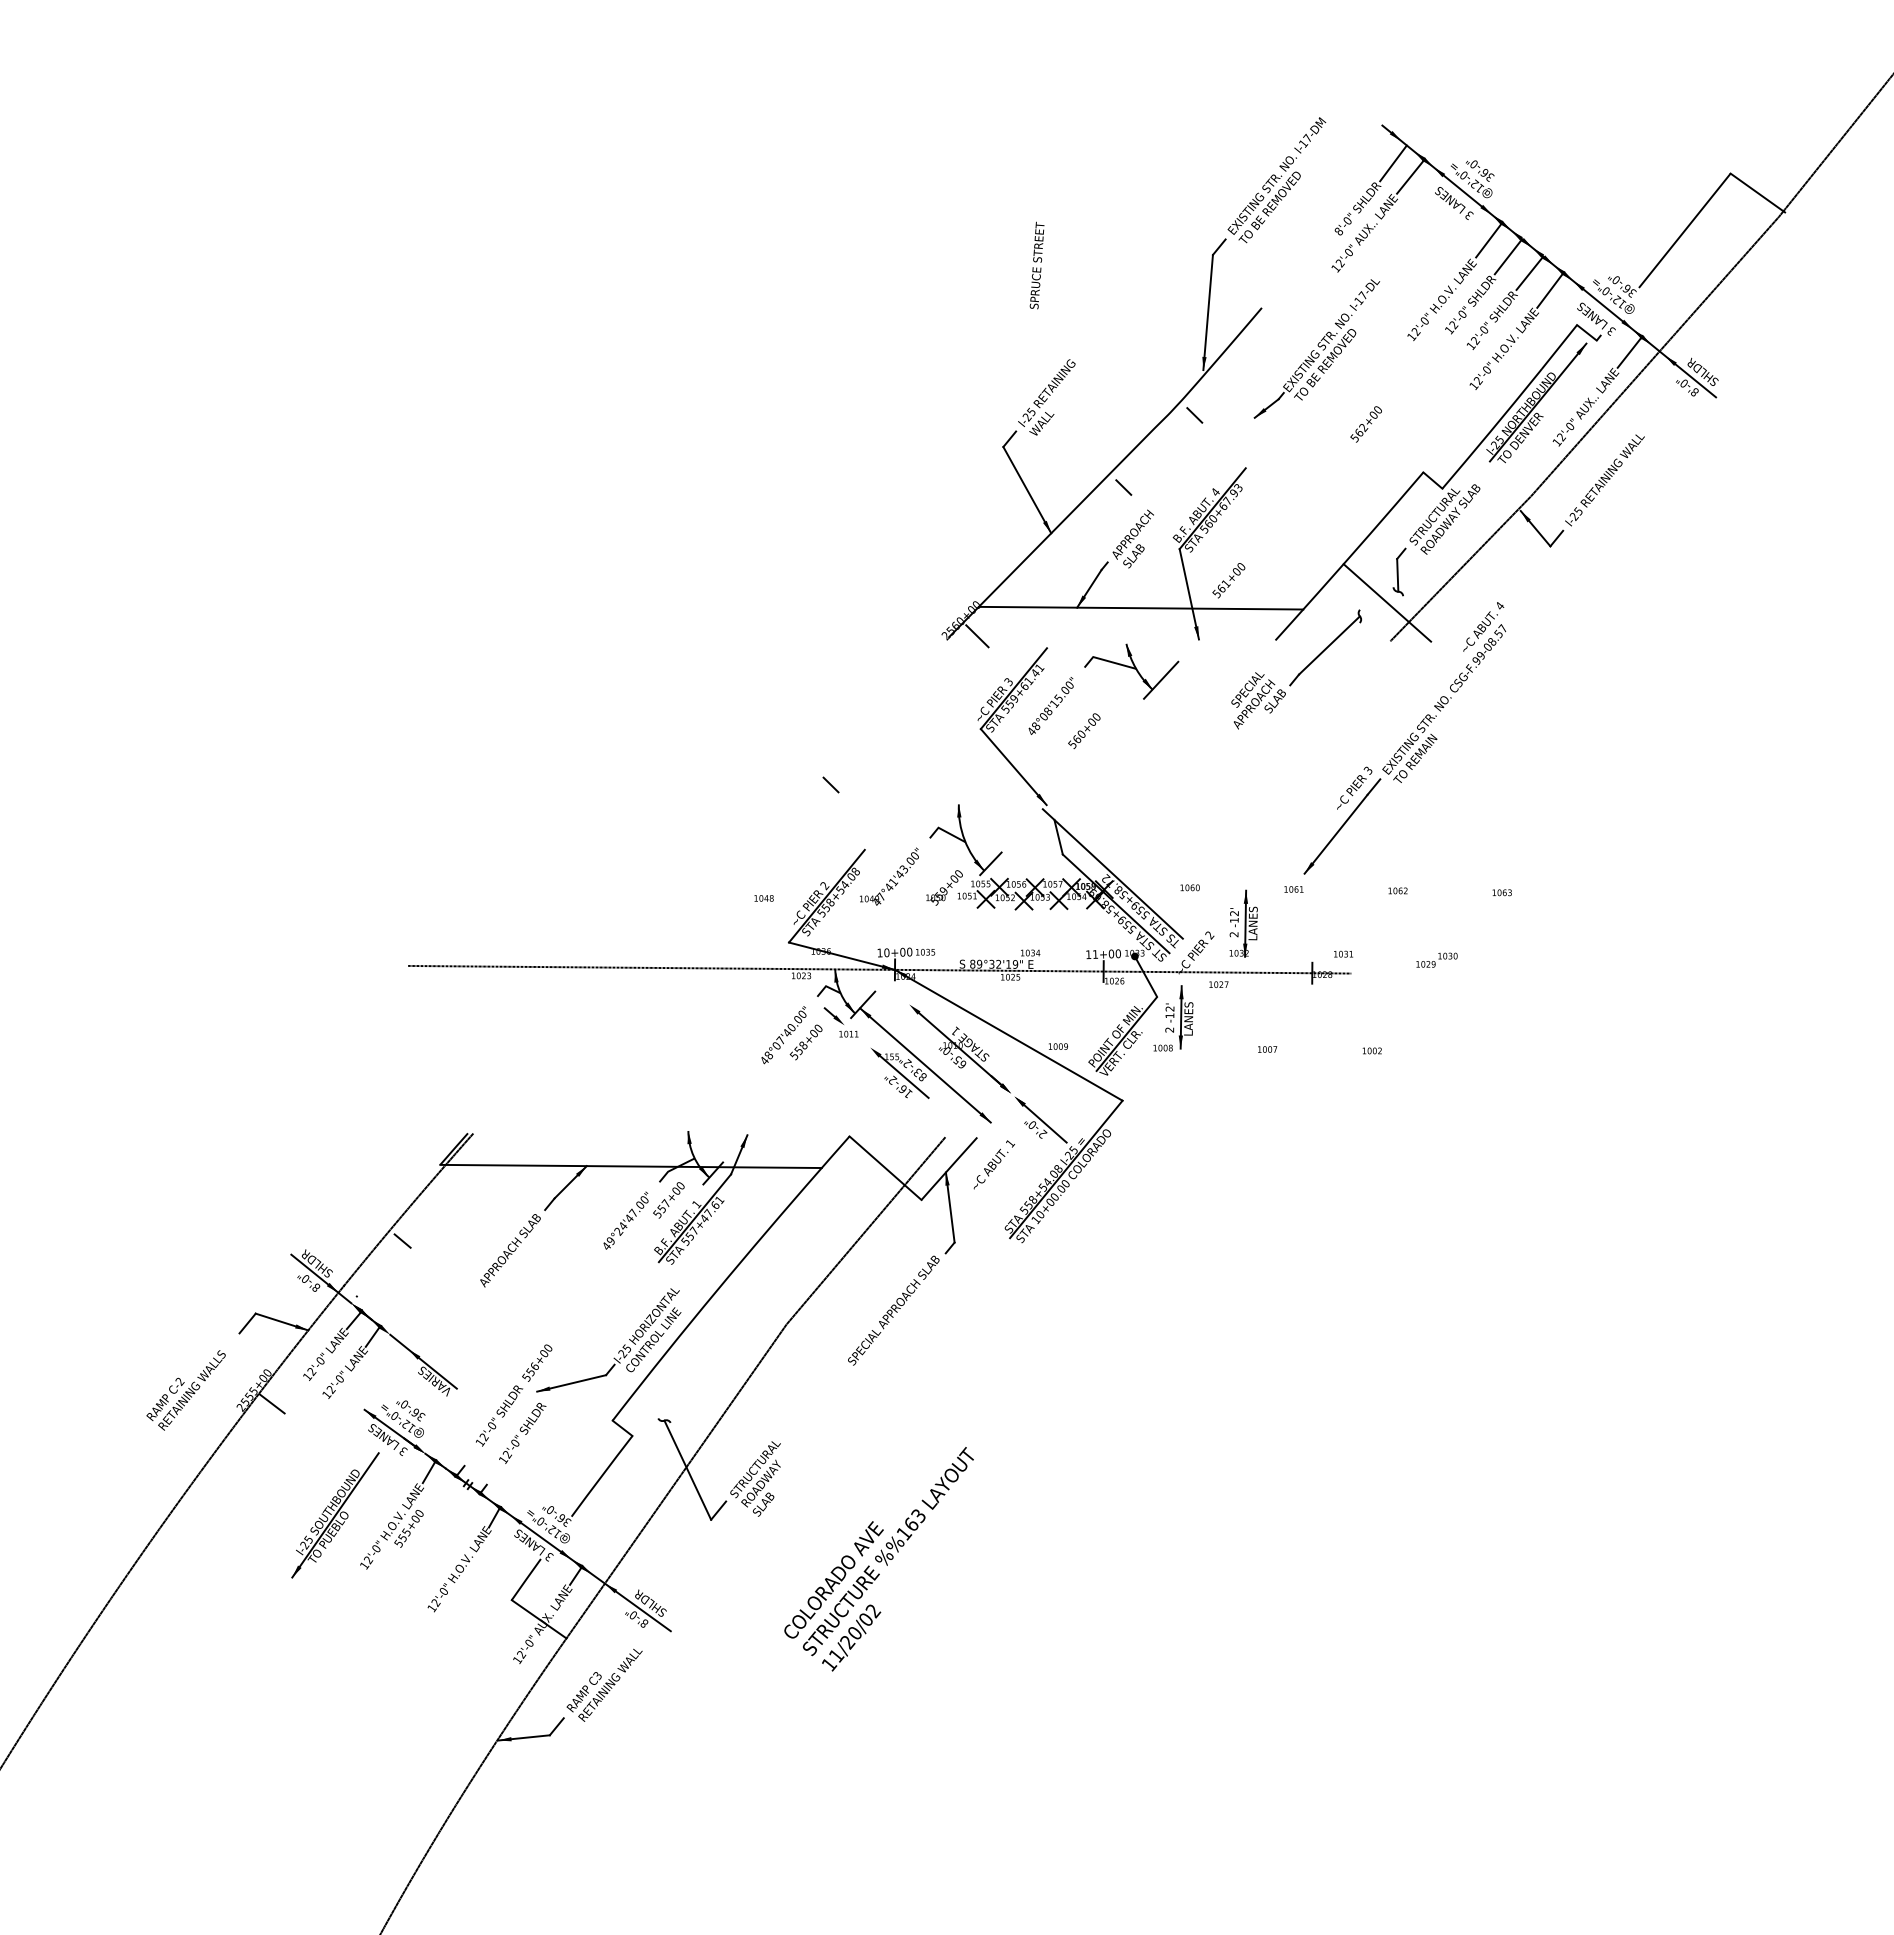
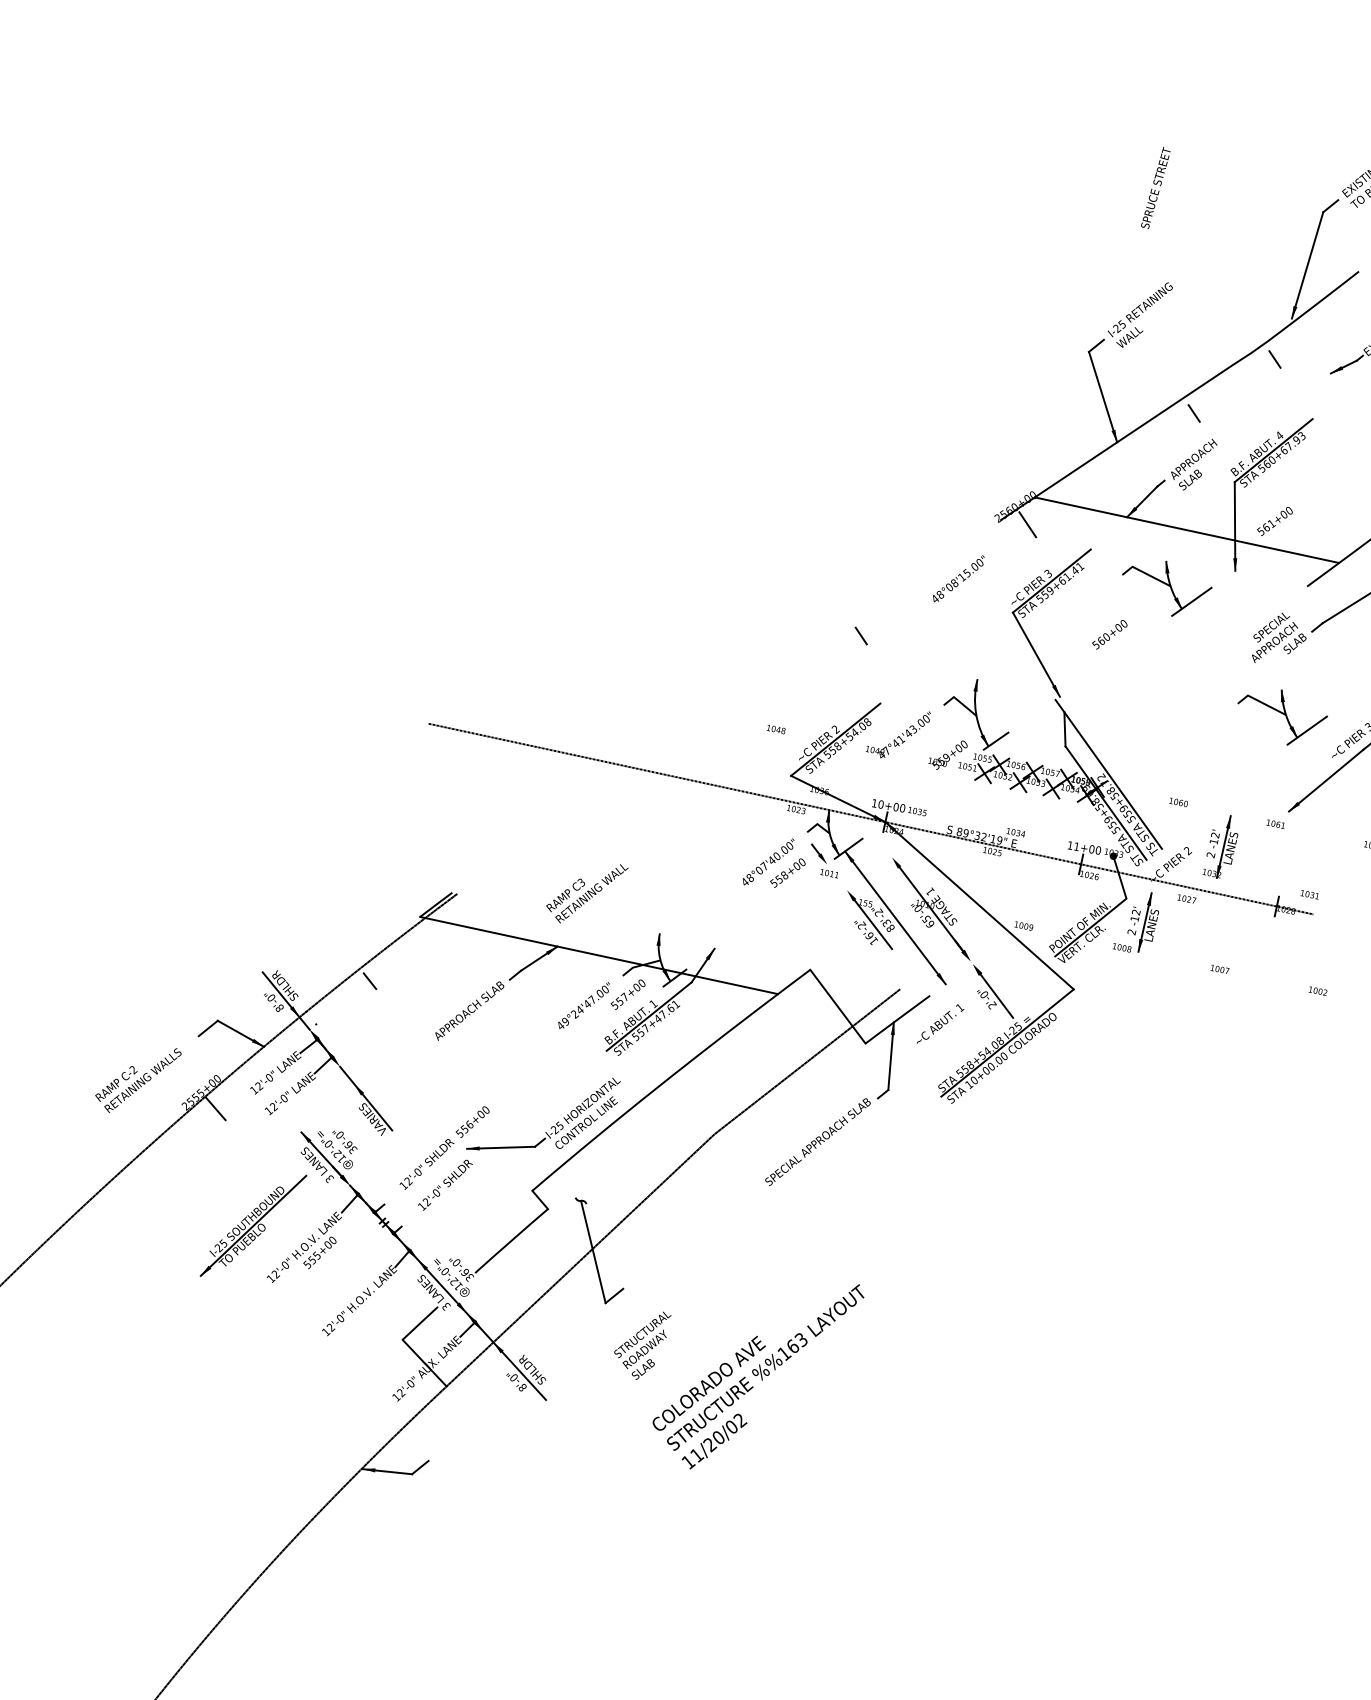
text: (1050, 705) -> (957, 578), moved
part: (1276, 778) -> (1281, 716), added
text: (755, 1478) -> (640, 1343), moved
text: (604, 1684) -> (586, 892), moved

